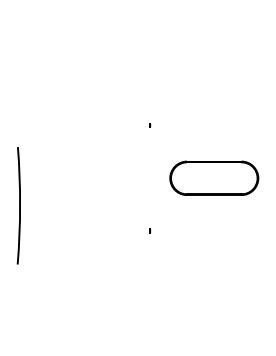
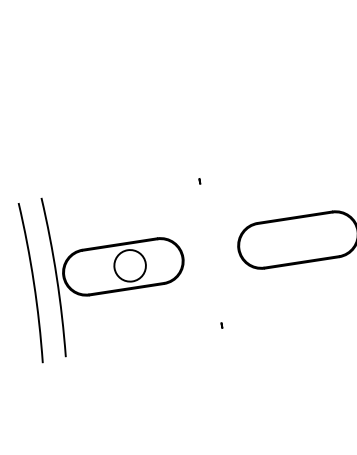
part: (82, 178) -> (118, 267), added
arc: (19, 205) -> (32, 282), moved

